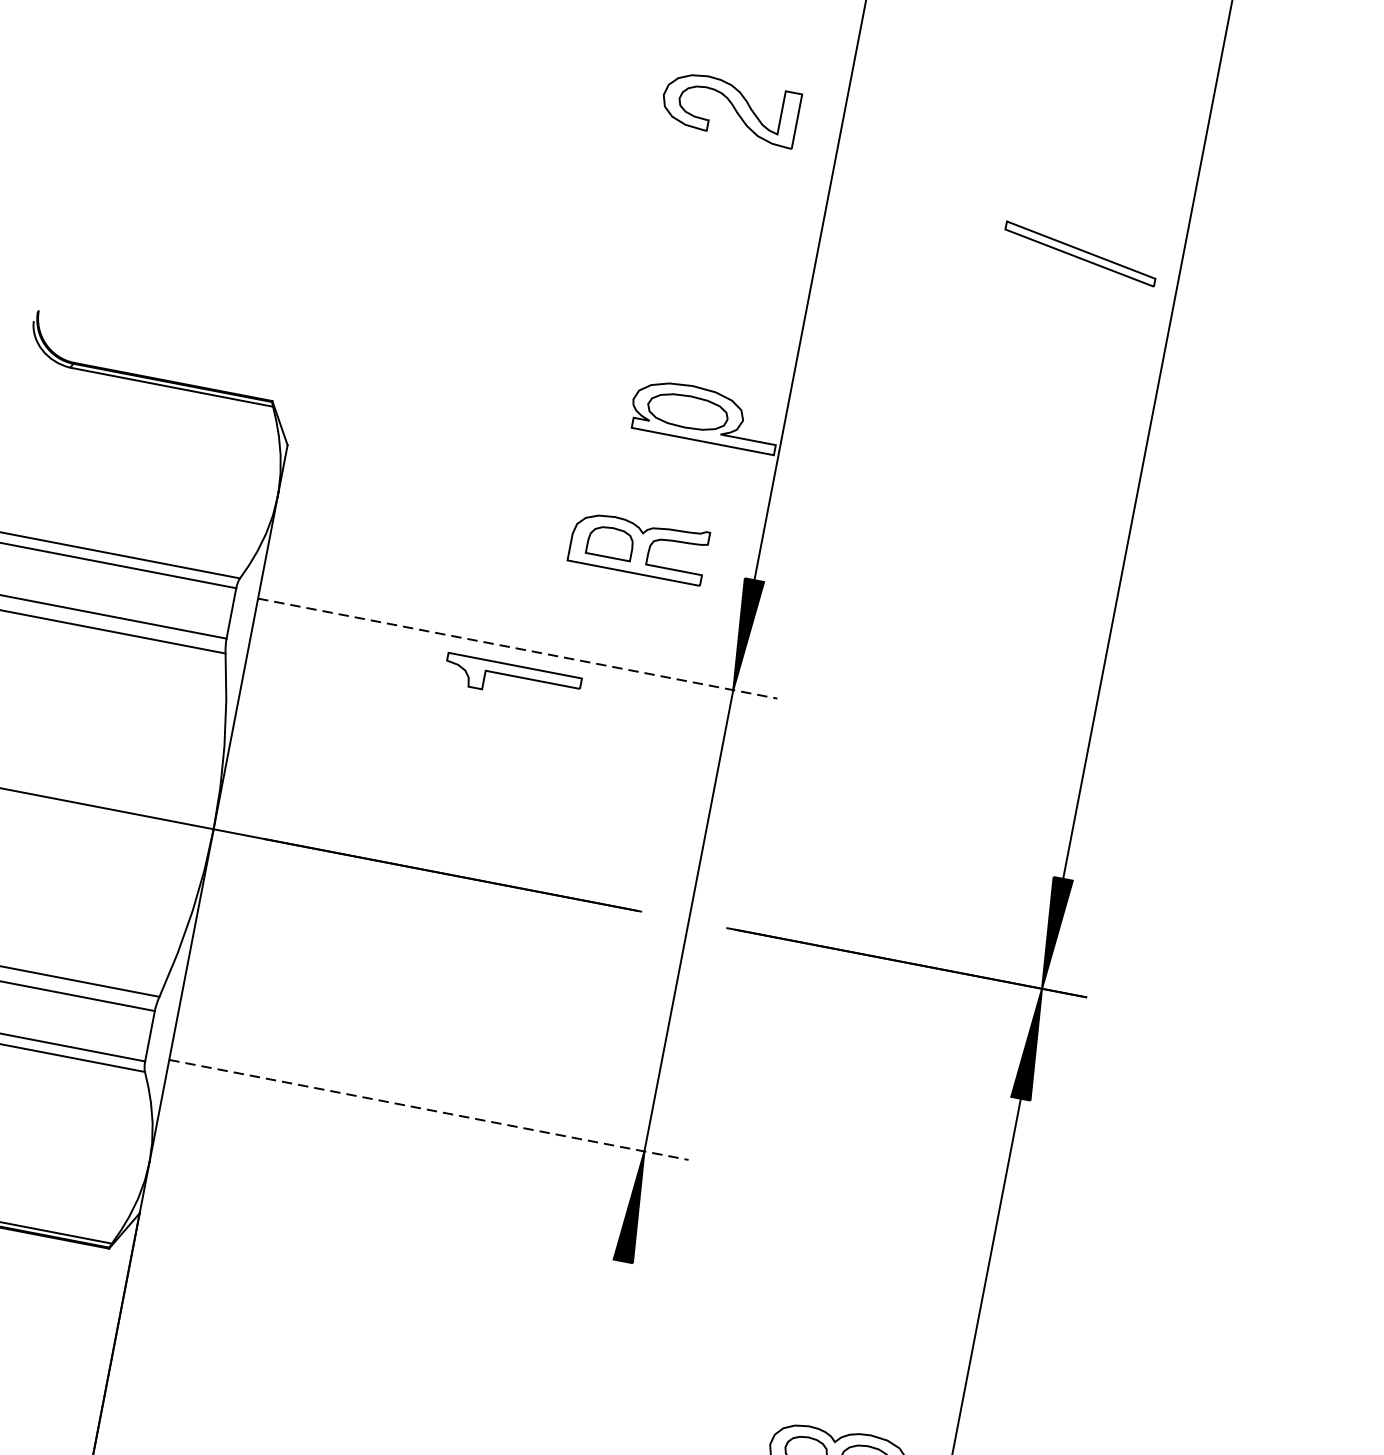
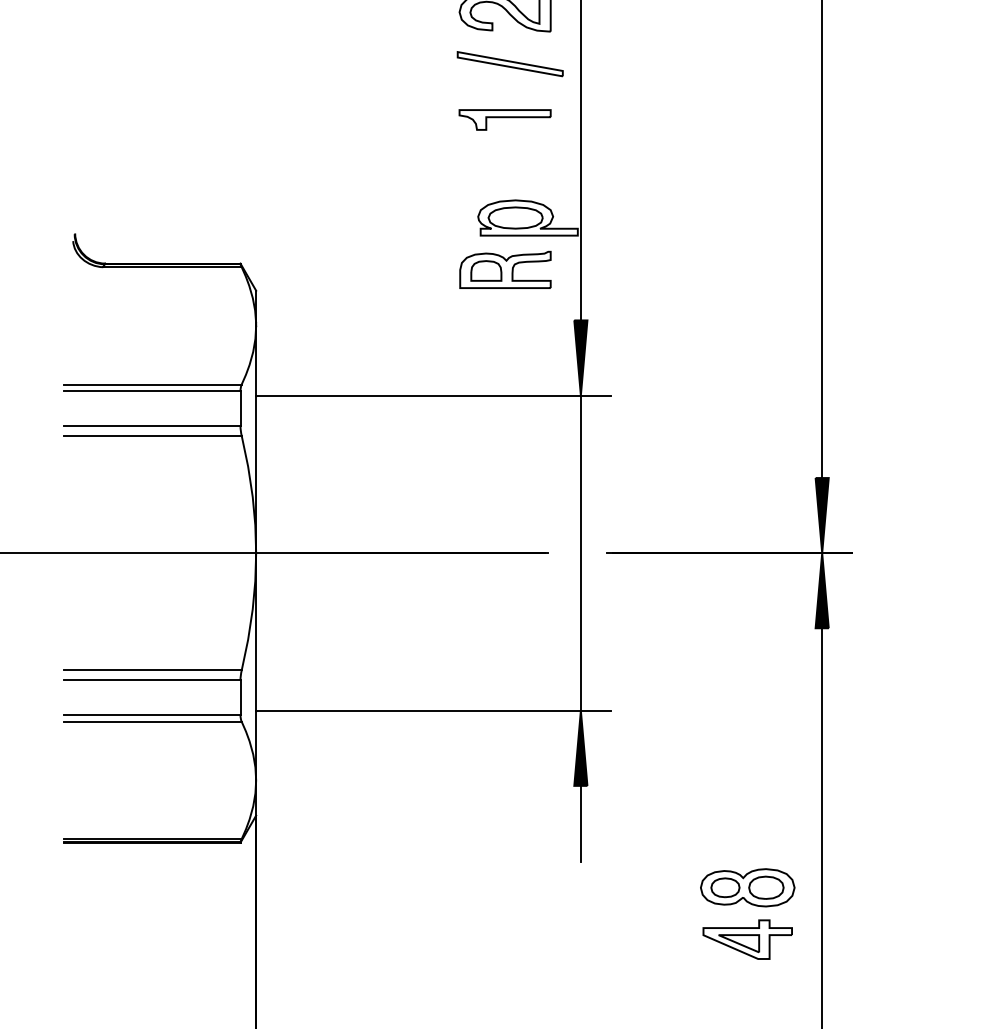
part: (1079, 254) -> (509, 64), moved
part: (639, 545) -> (505, 269), moved
line: (519, 648) -> (434, 395), dashed -> solid
part: (511, 679) -> (504, 119), moved
line: (430, 1109) -> (434, 710), dashed -> solid
line: (612, 1316) -> (580, 823), added

